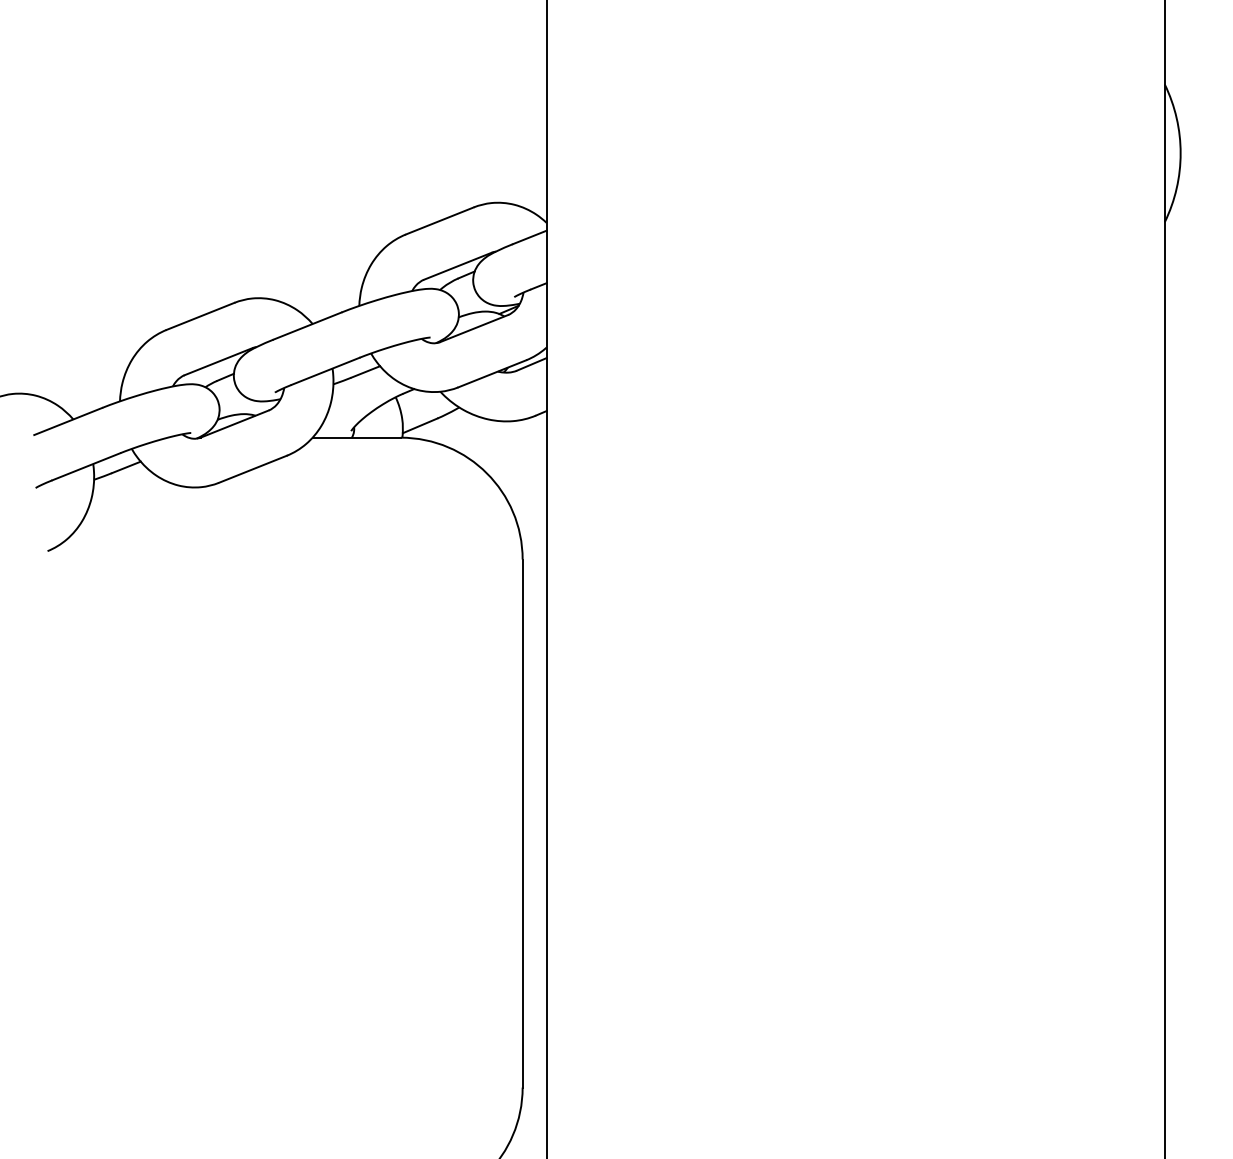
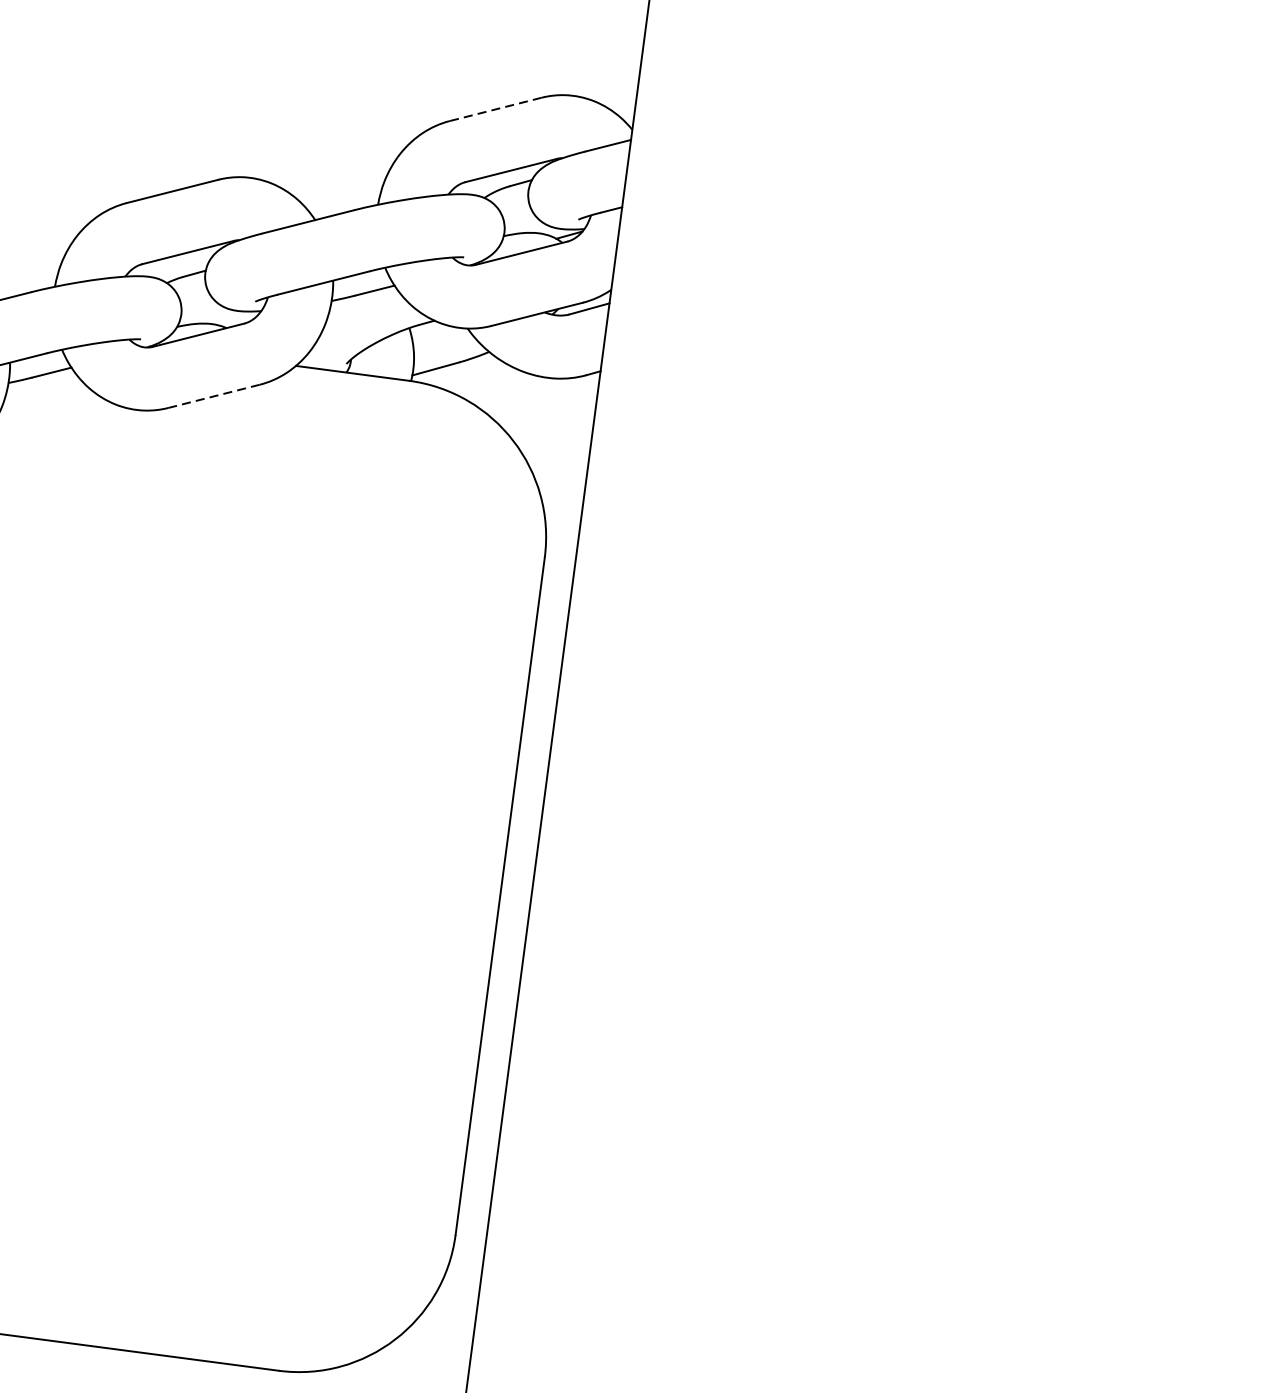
line: (439, 220) -> (495, 108), solid -> dashed
line: (252, 469) -> (213, 396), solid -> dashed

